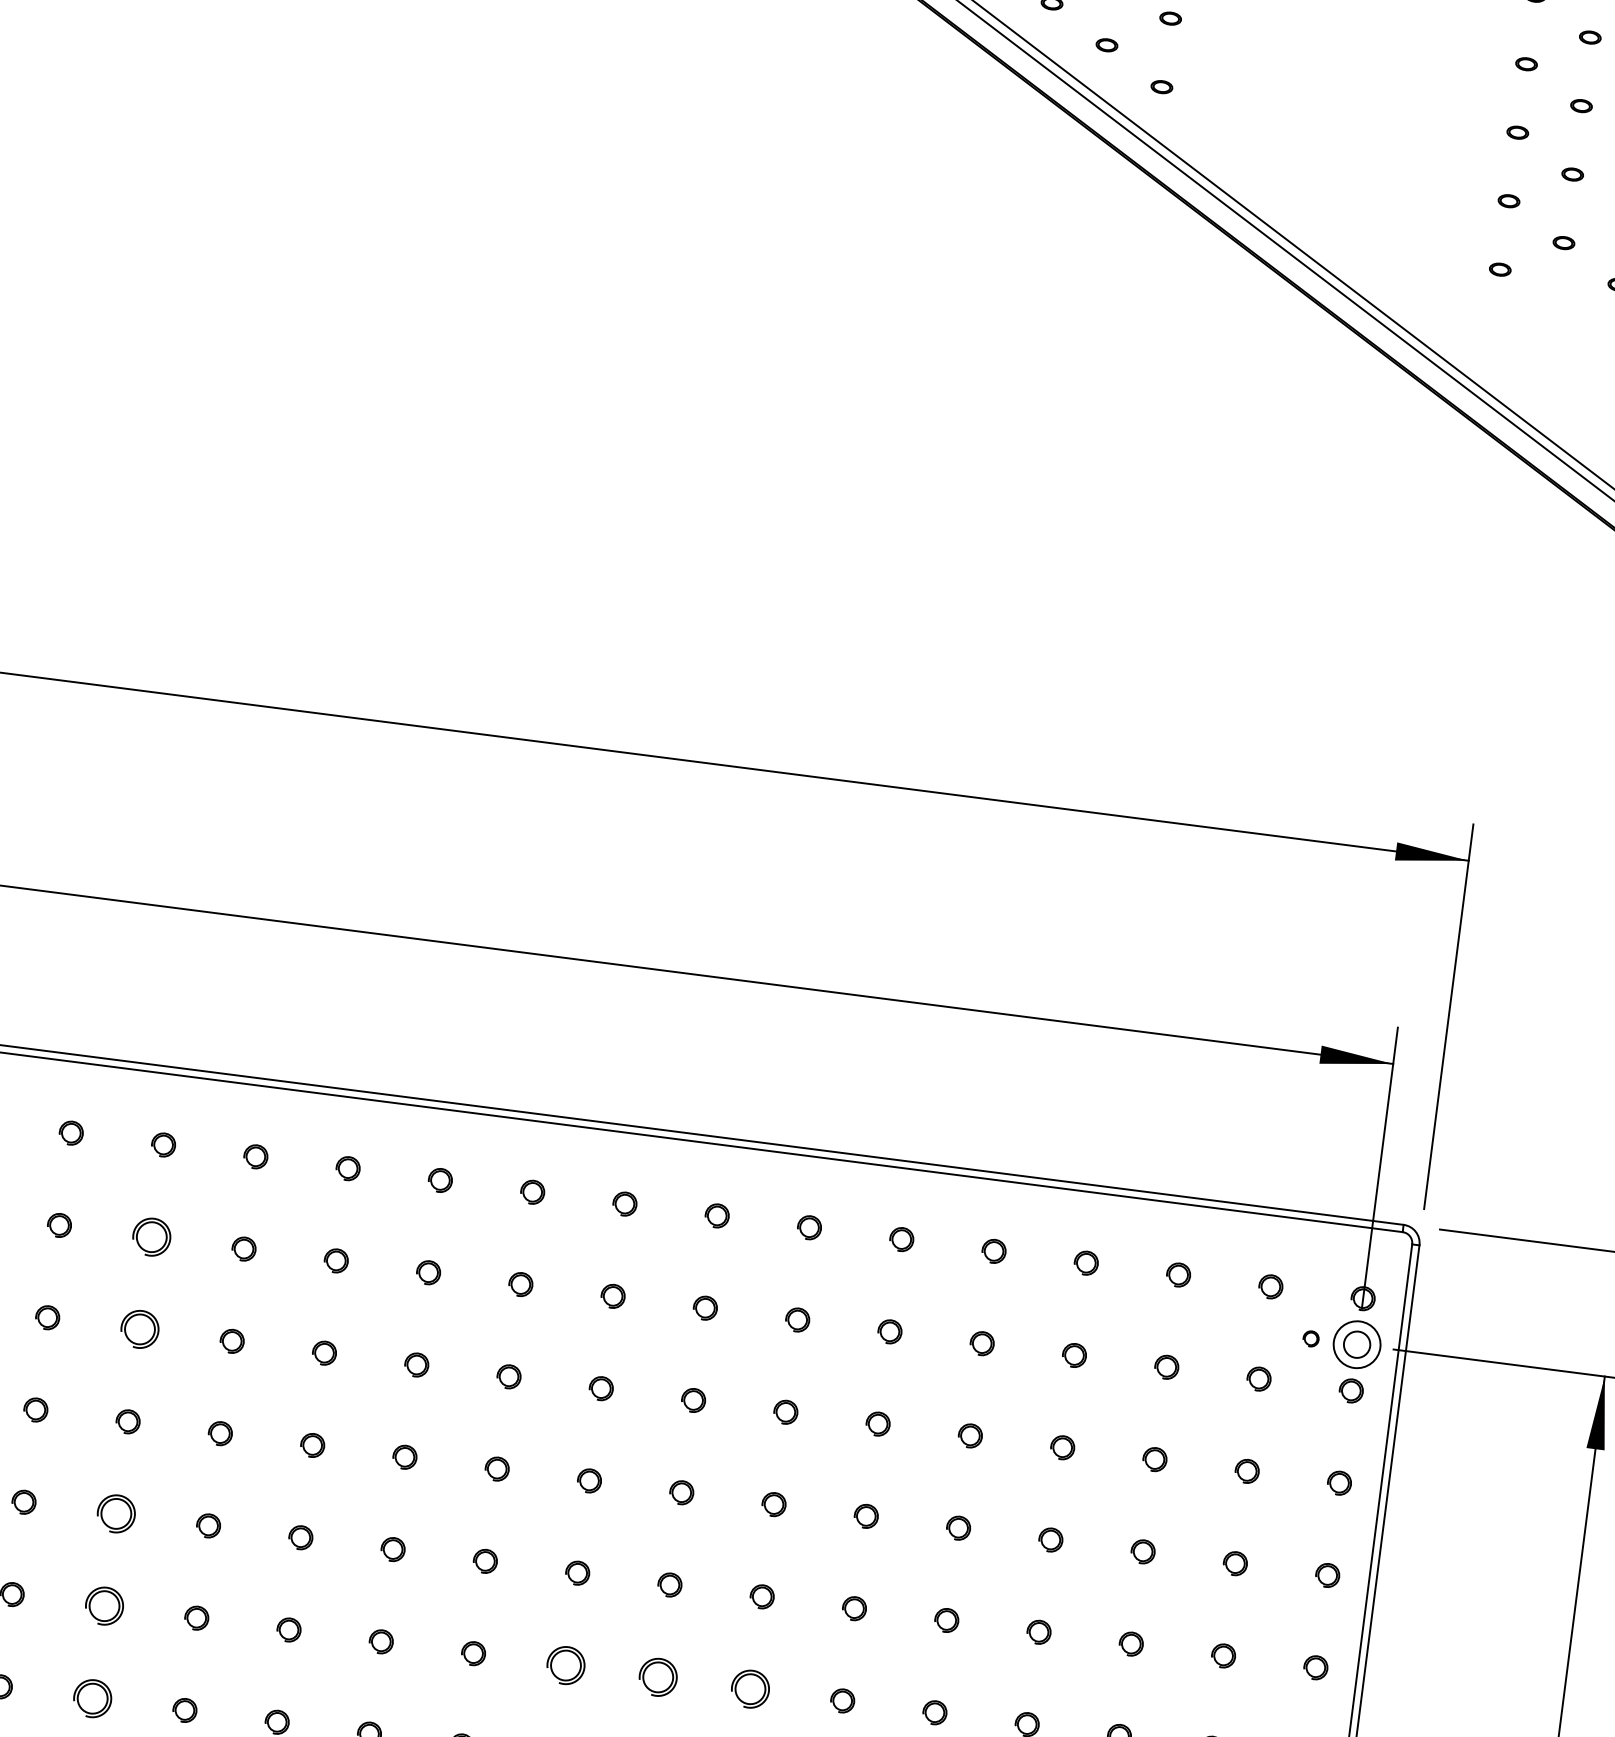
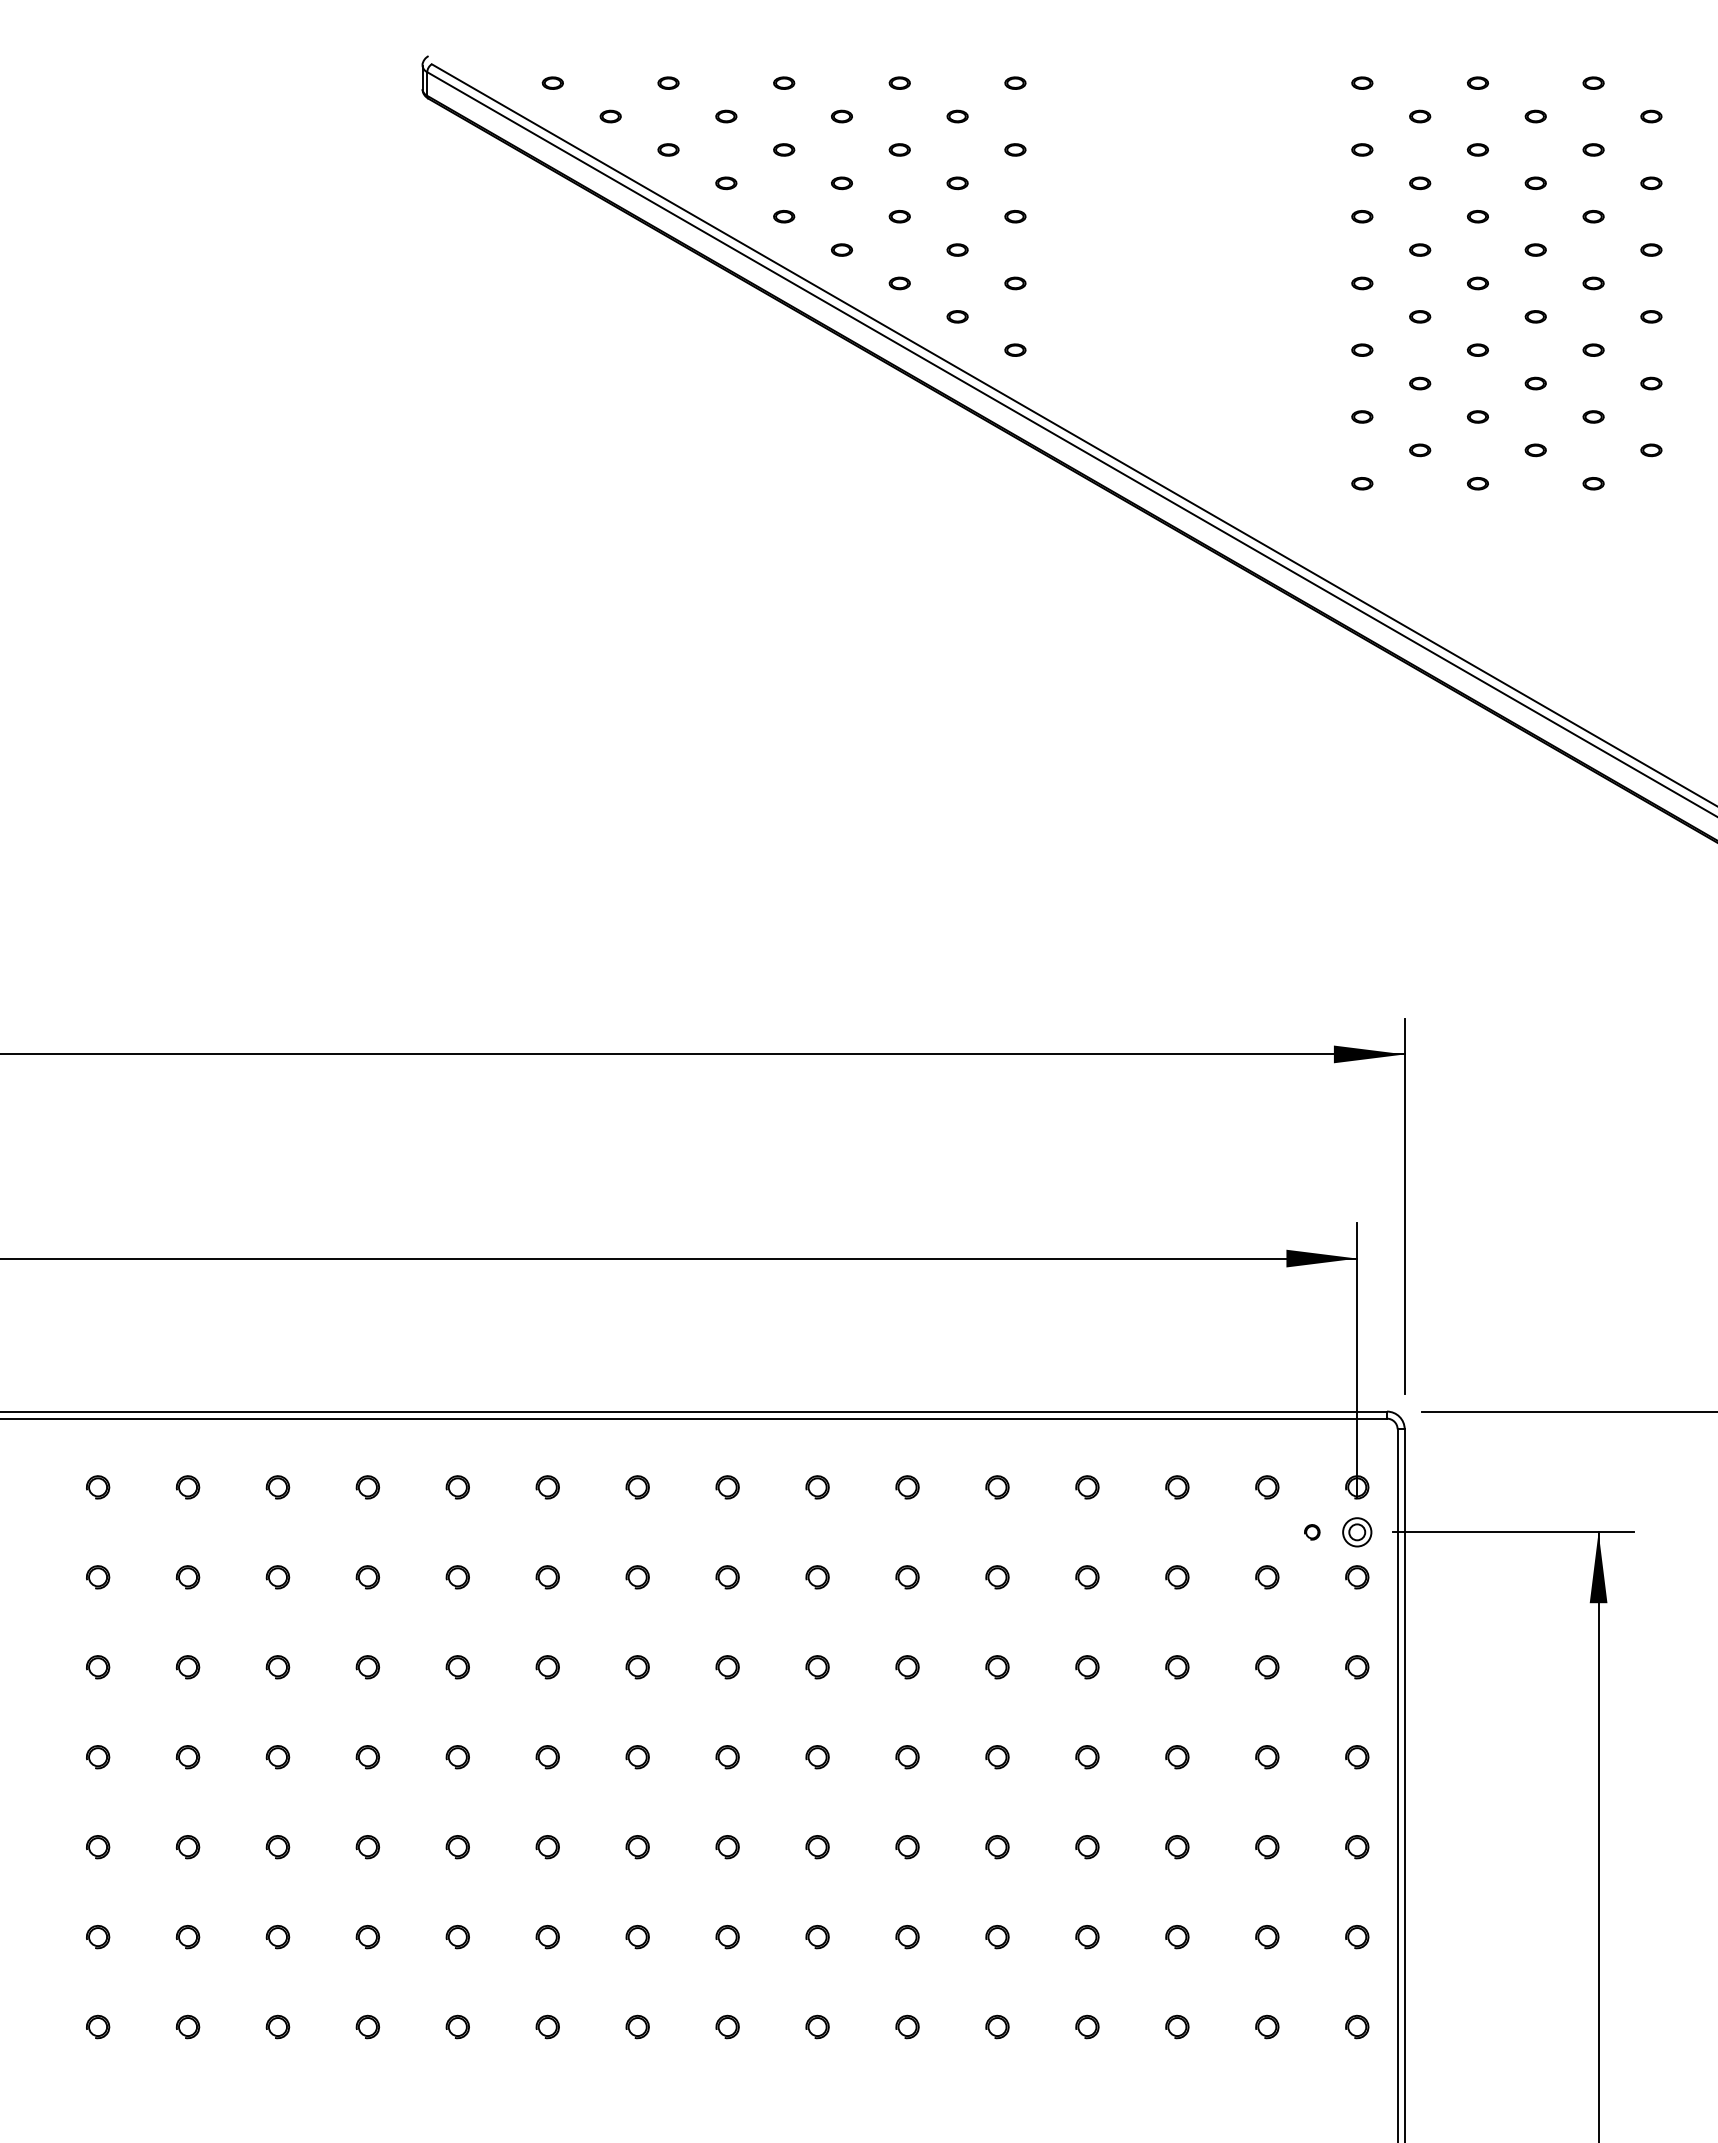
part: (151, 1237) -> (187, 1577), size x0.62
part: (139, 1329) -> (187, 1667), size x0.62
part: (1357, 1345) -> (1357, 1532), size x0.62
part: (115, 1514) -> (187, 1847), size x0.62
part: (103, 1606) -> (187, 1937), size x0.62
part: (565, 1664) -> (637, 1936), size x0.62
part: (658, 1676) -> (727, 1936), size x0.62
part: (750, 1688) -> (817, 1936), size x0.62
part: (92, 1698) -> (187, 2026), size x0.62

